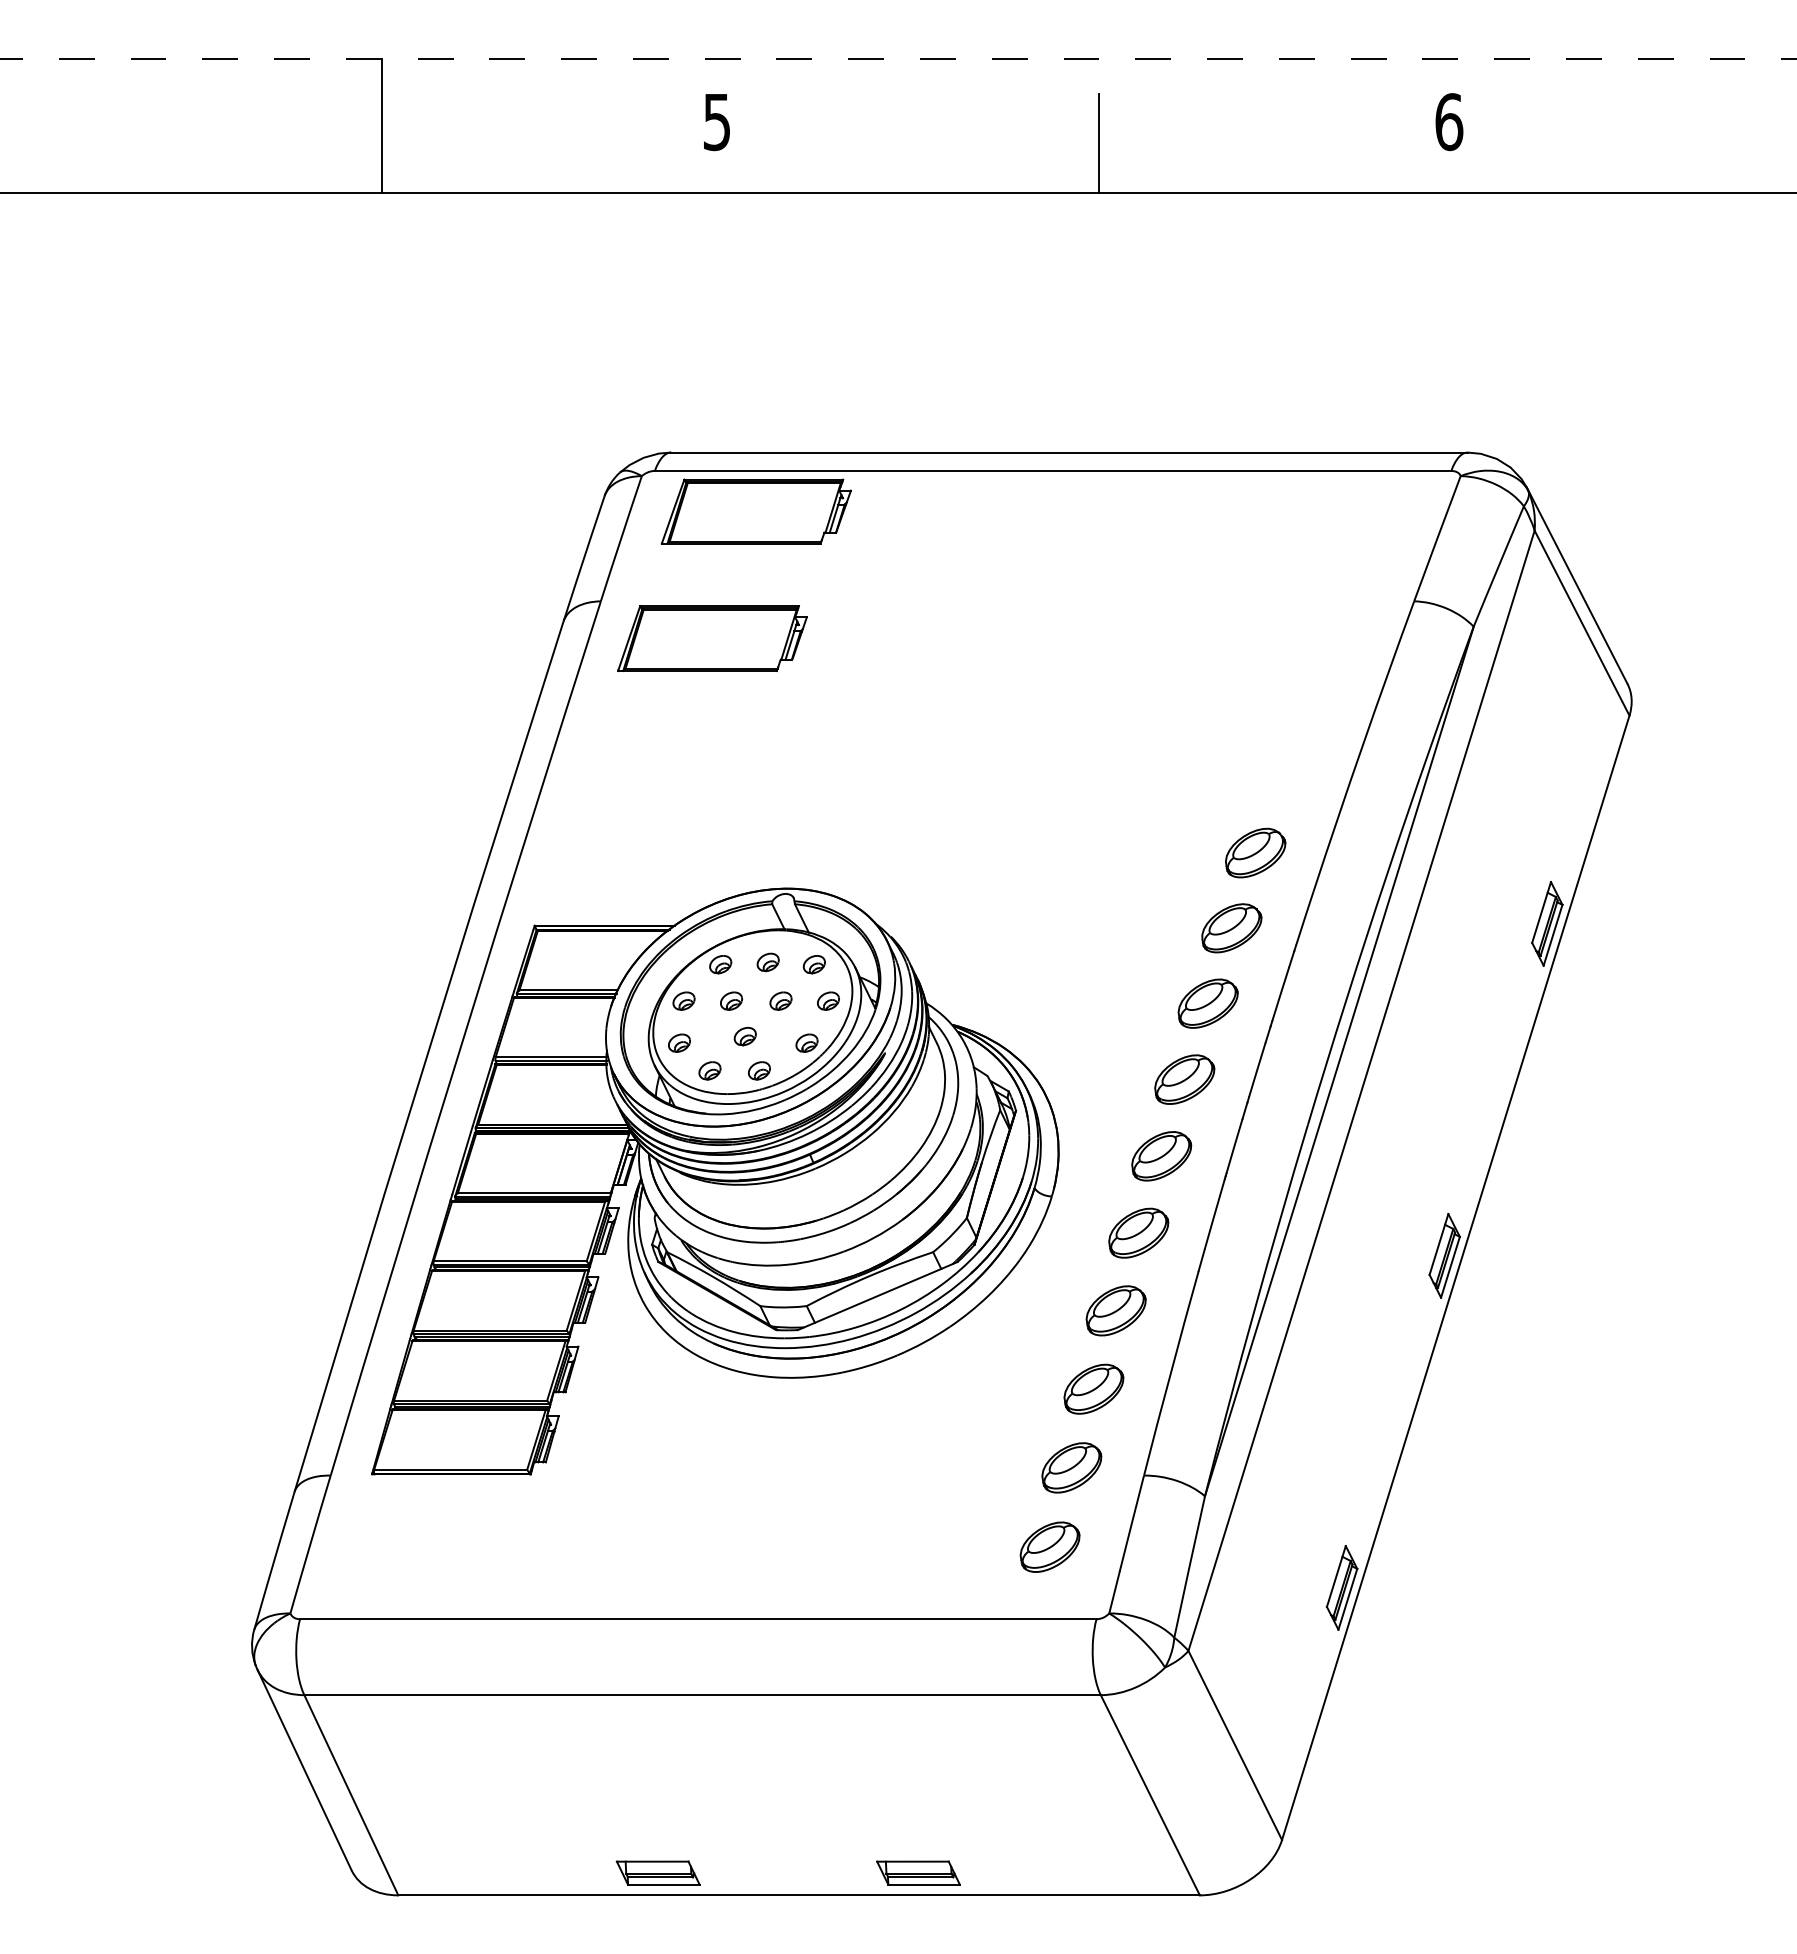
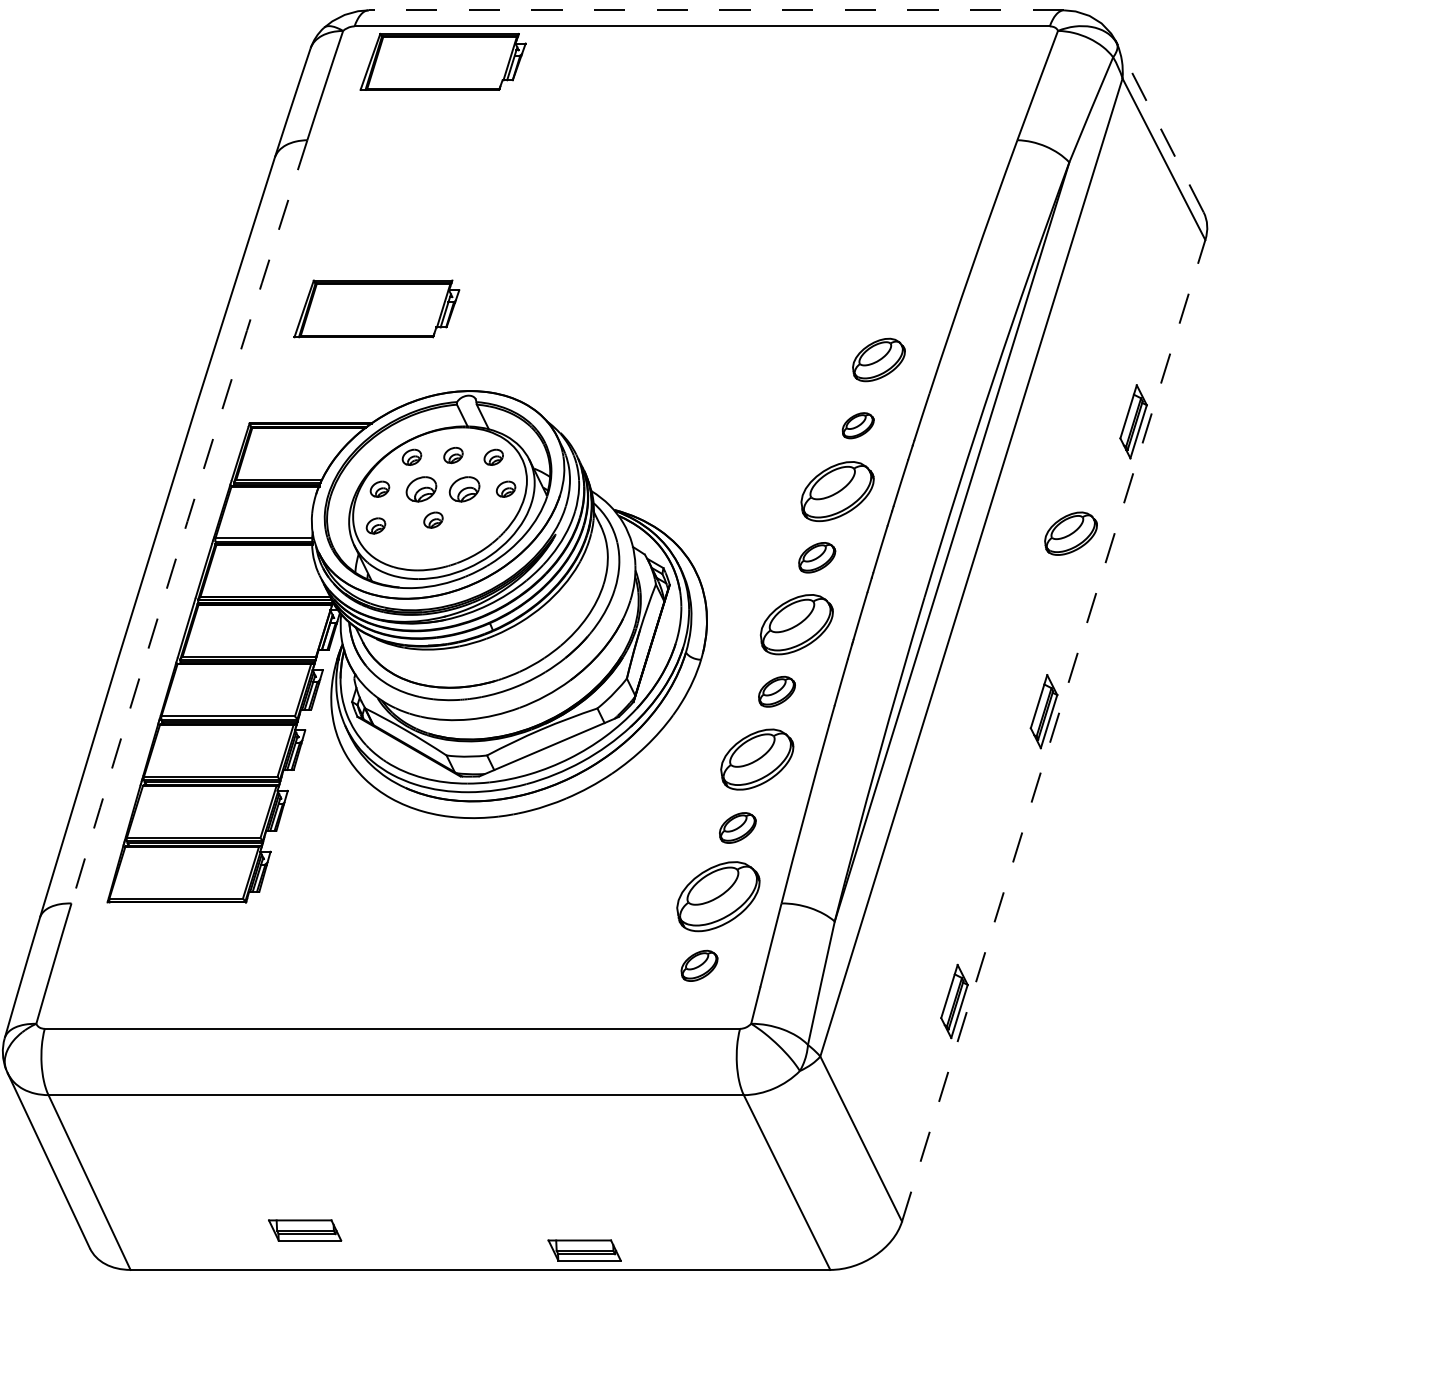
line: (1068, 452) -> (715, 10), solid -> dashed
line: (1577, 585) -> (1159, 126), solid -> dashed
part: (712, 638) -> (376, 308), moved
part: (1231, 928) -> (857, 425), size x0.6
part: (731, 1000) -> (421, 488), size x1.6
part: (780, 1000) -> (464, 488), size x1.6
part: (1207, 1003) -> (836, 491), size x1.4
arc: (463, 1037) -> (187, 520), solid -> dashed
part: (806, 1042) -> (486, 525), removed
part: (1475, 1051) -> (1070, 533), added
part: (709, 1070) -> (402, 549), removed
part: (759, 1070) -> (445, 549), removed
part: (1184, 1079) -> (816, 557), size x0.7
part: (1161, 1156) -> (796, 624), size x1.4
part: (1138, 1232) -> (776, 691), size x0.7
line: (1455, 1277) -> (1053, 730), solid -> dashed
part: (1115, 1310) -> (756, 759), size x1.4
part: (1093, 1388) -> (737, 827), size x0.7
part: (1071, 1467) -> (718, 896), size x1.6
part: (1049, 1546) -> (699, 965), size x0.7
part: (657, 1872) -> (304, 1229), moved

